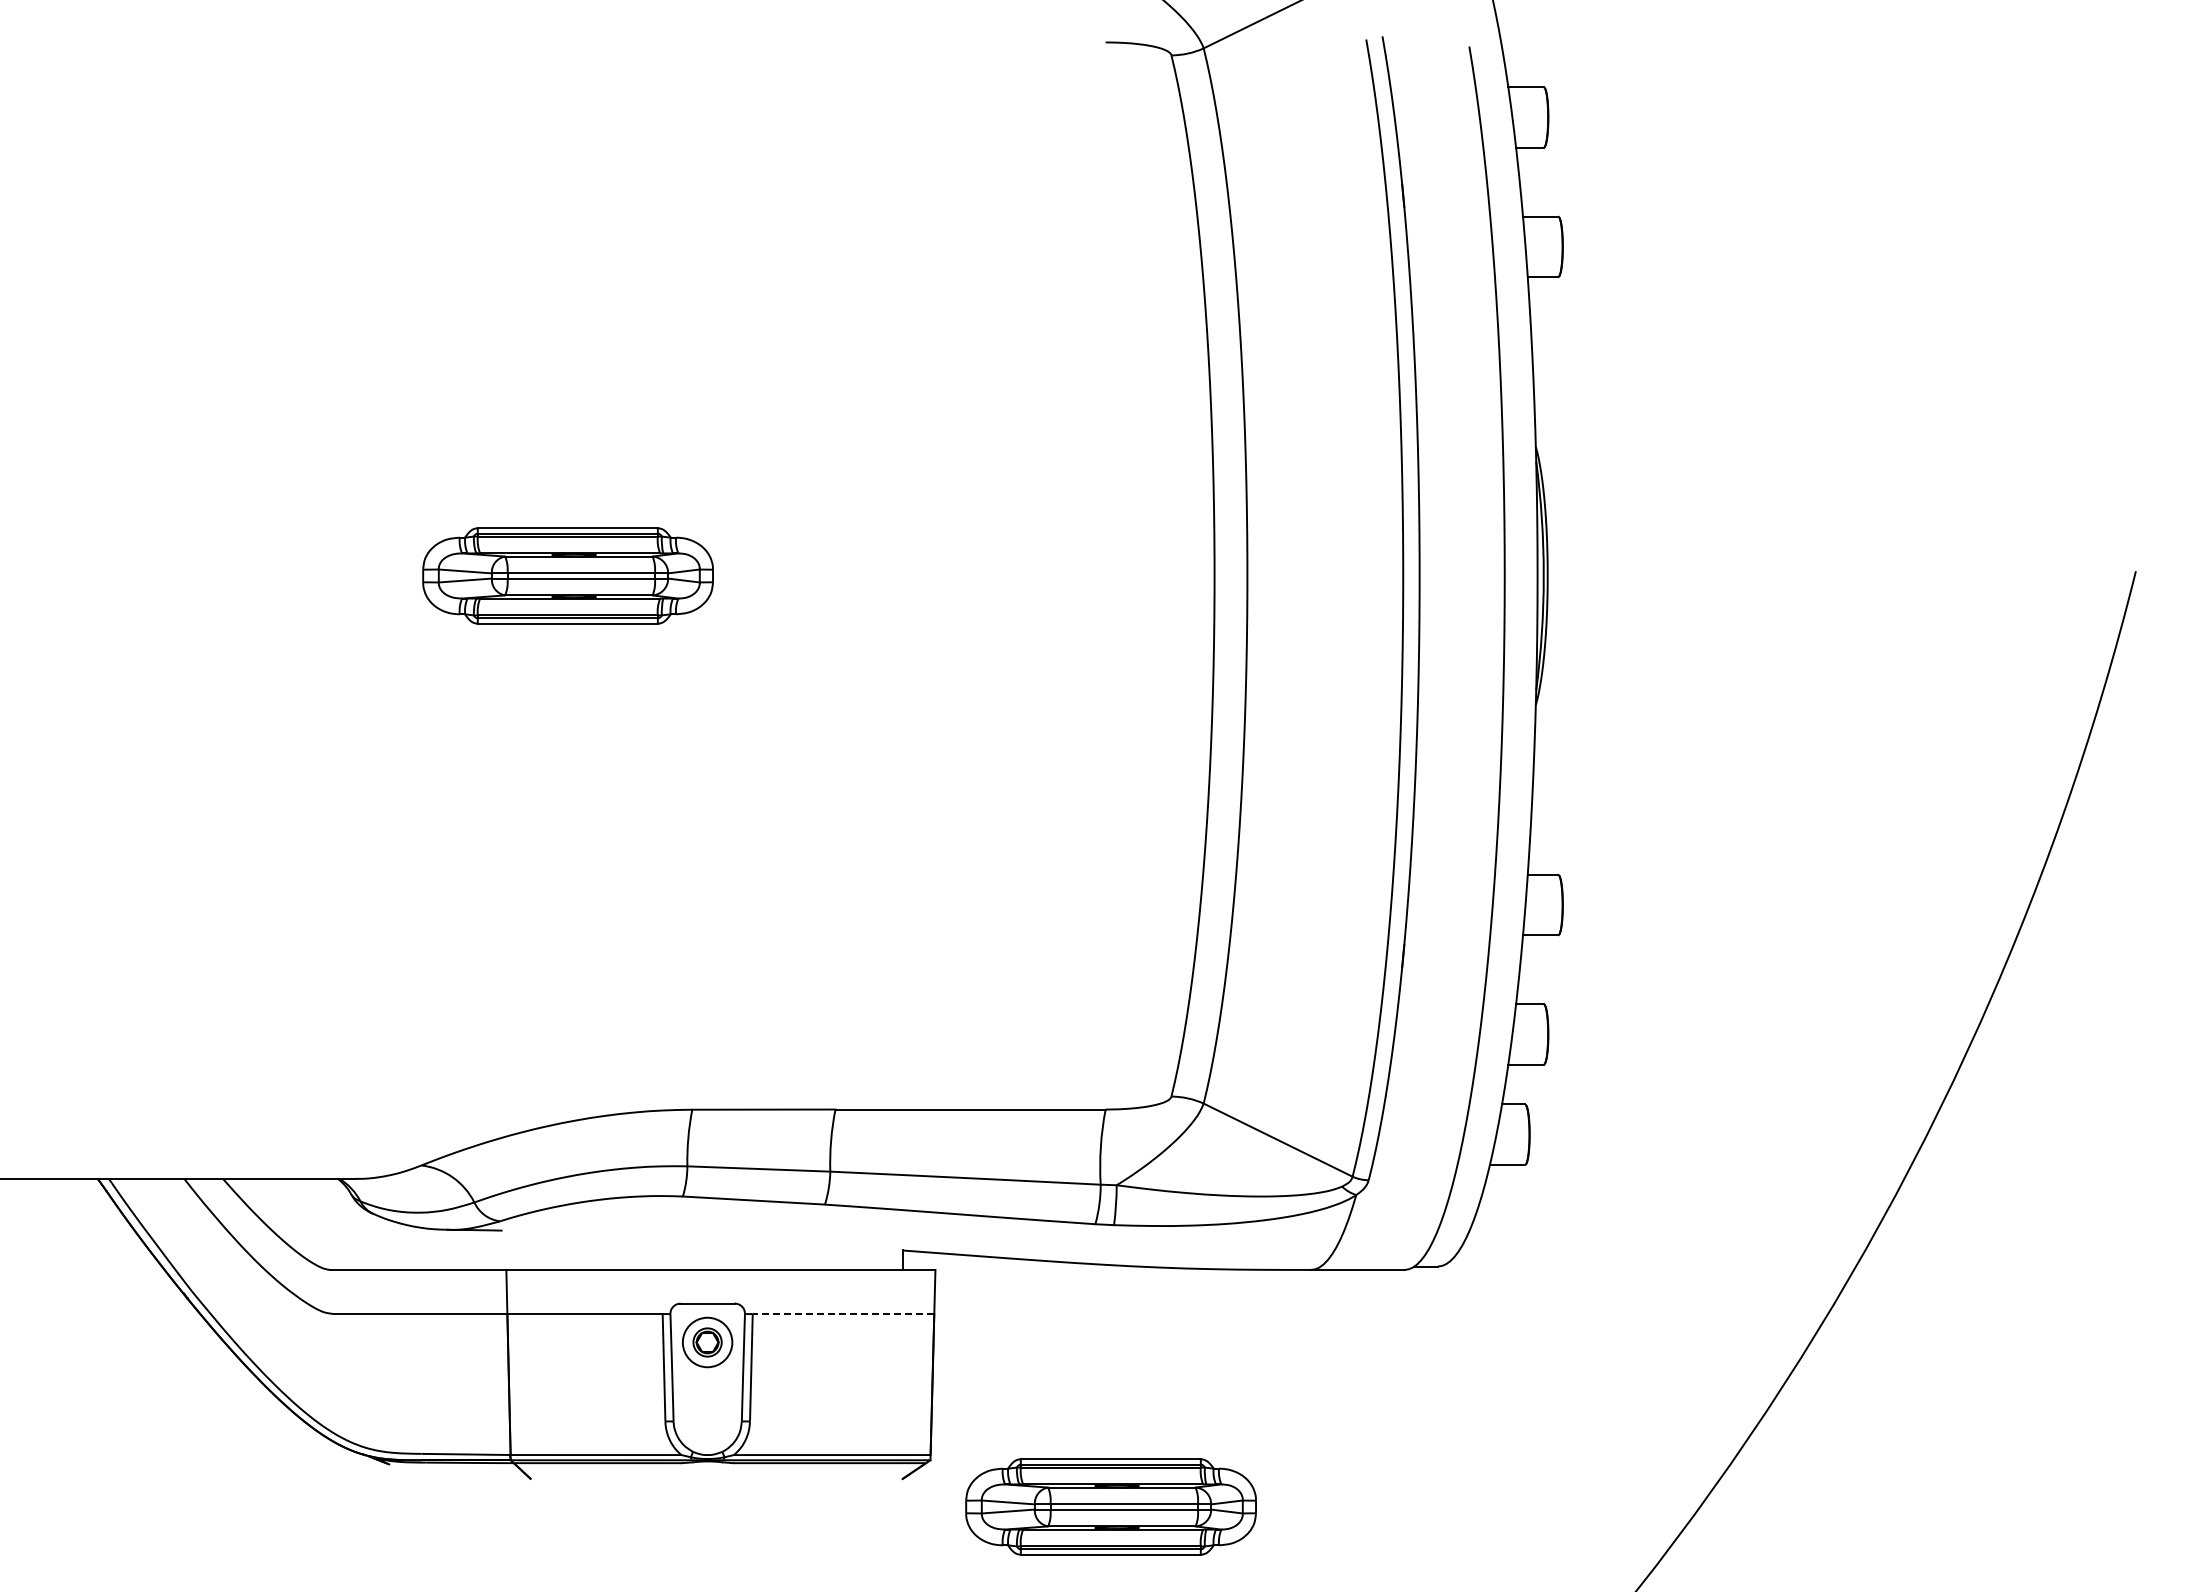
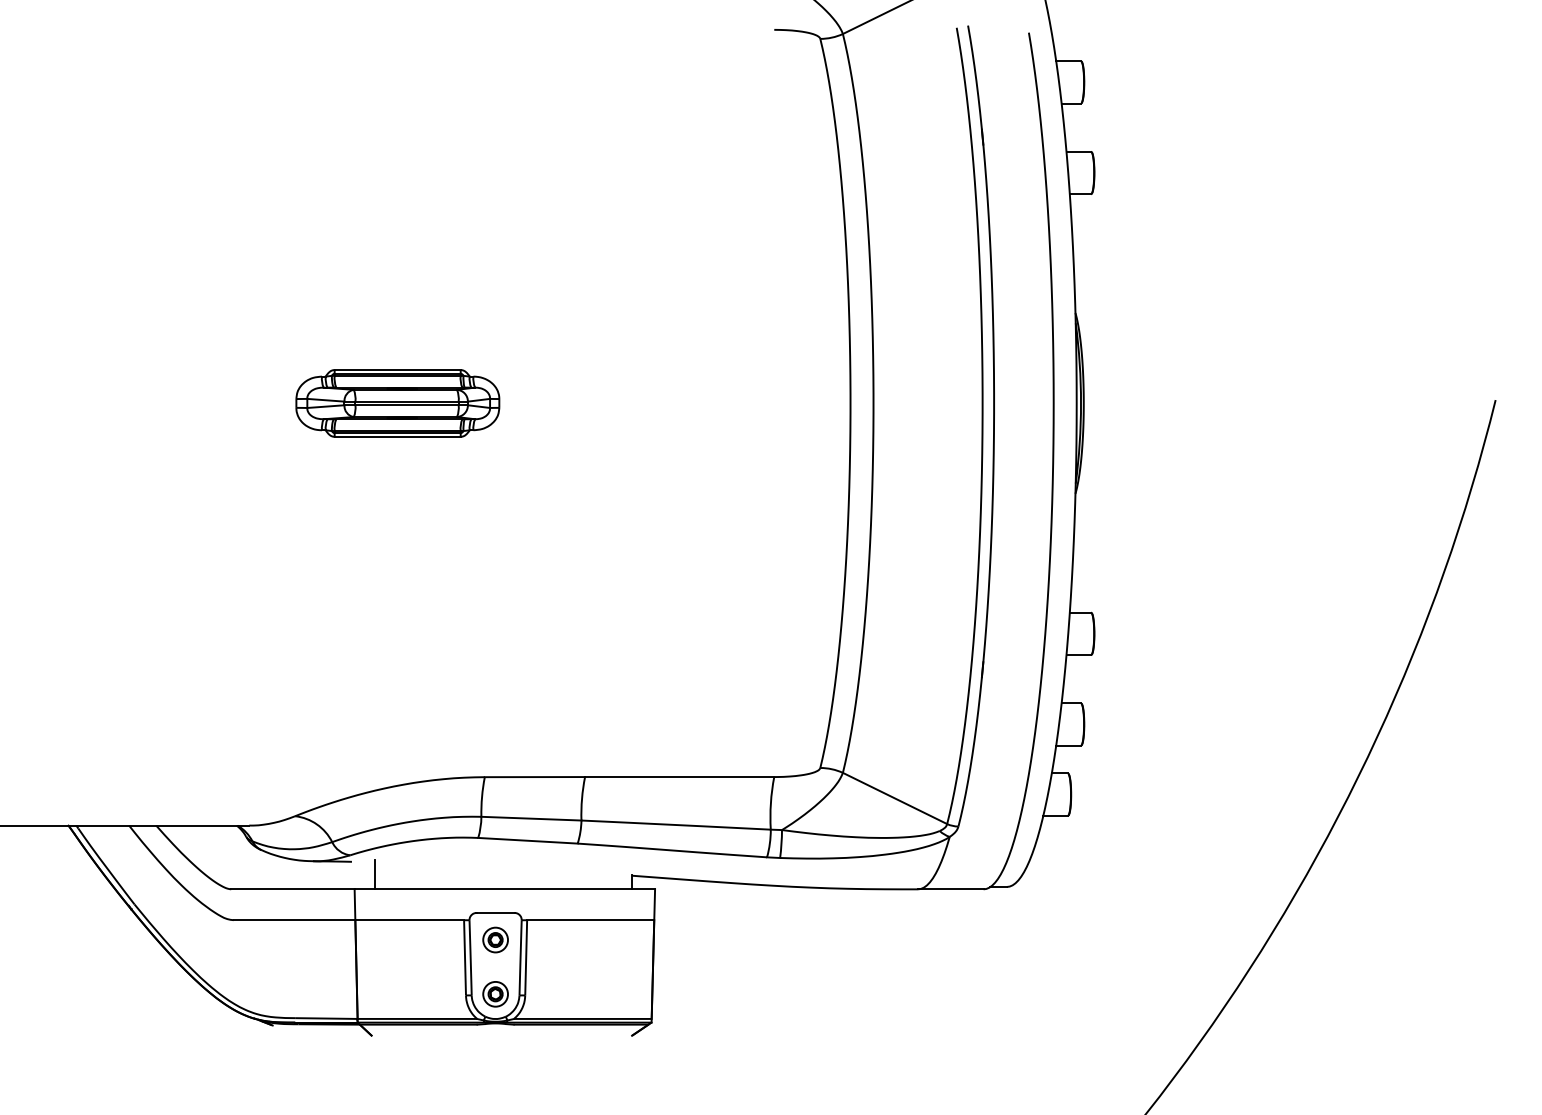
line: (535, 1248) -> (375, 874), added
line: (843, 1313) -> (590, 919), dashed -> solid
part: (707, 1341) -> (495, 939), size x0.71
part: (707, 1419) -> (495, 994), added
part: (1110, 1506) -> (777, 1054), removed

